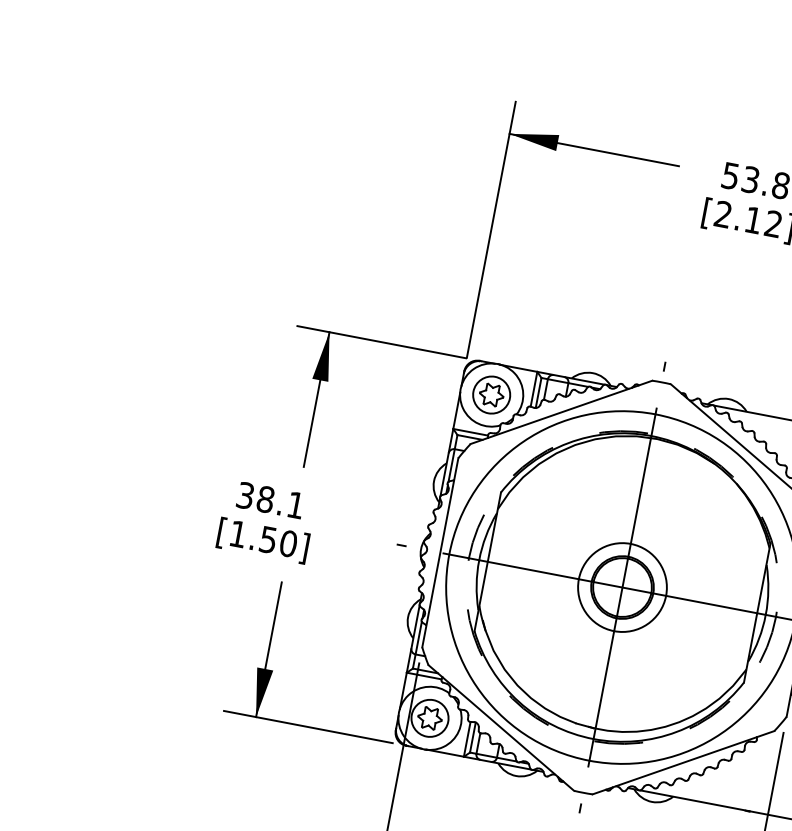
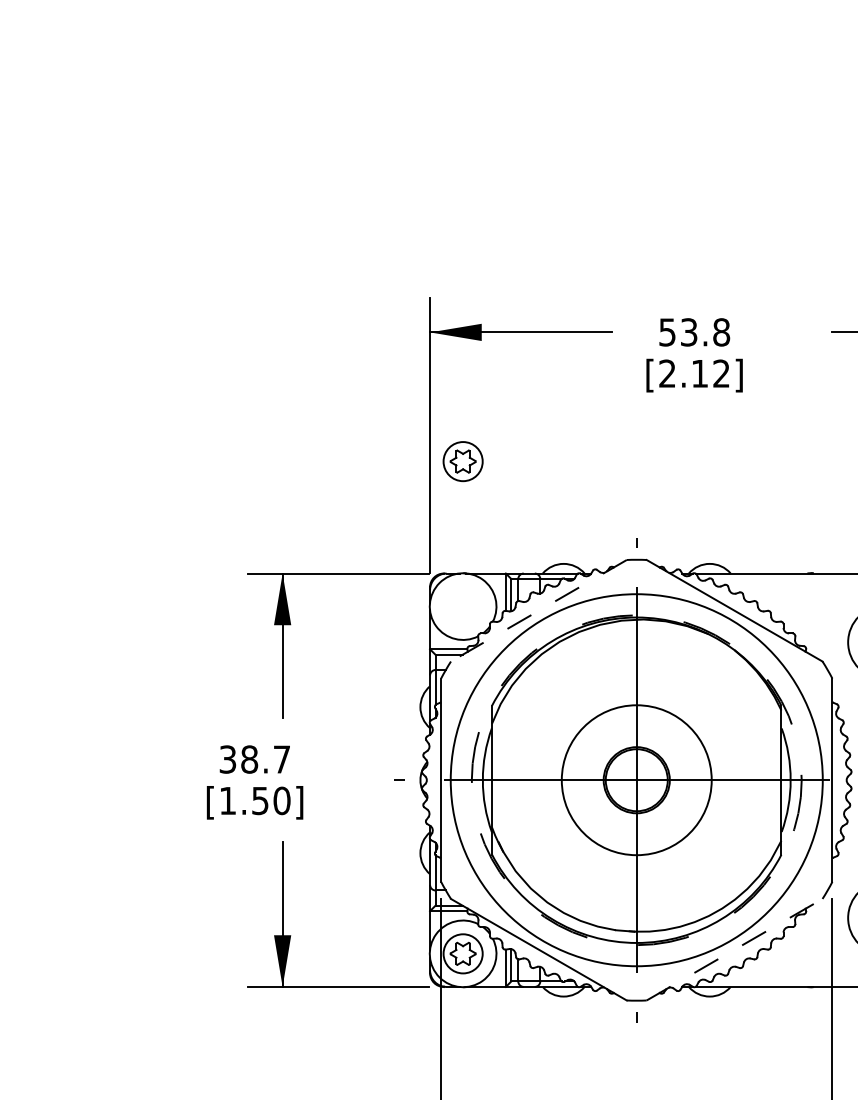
part: (491, 394) -> (462, 461), moved
line: (561, 412) -> (538, 610), solid -> dashed
text: (295, 505) -> (281, 759), 38.1 -> 38.7
circle: (622, 587) -> (636, 780), size x1.6
line: (683, 762) -> (734, 949), solid -> dashed

